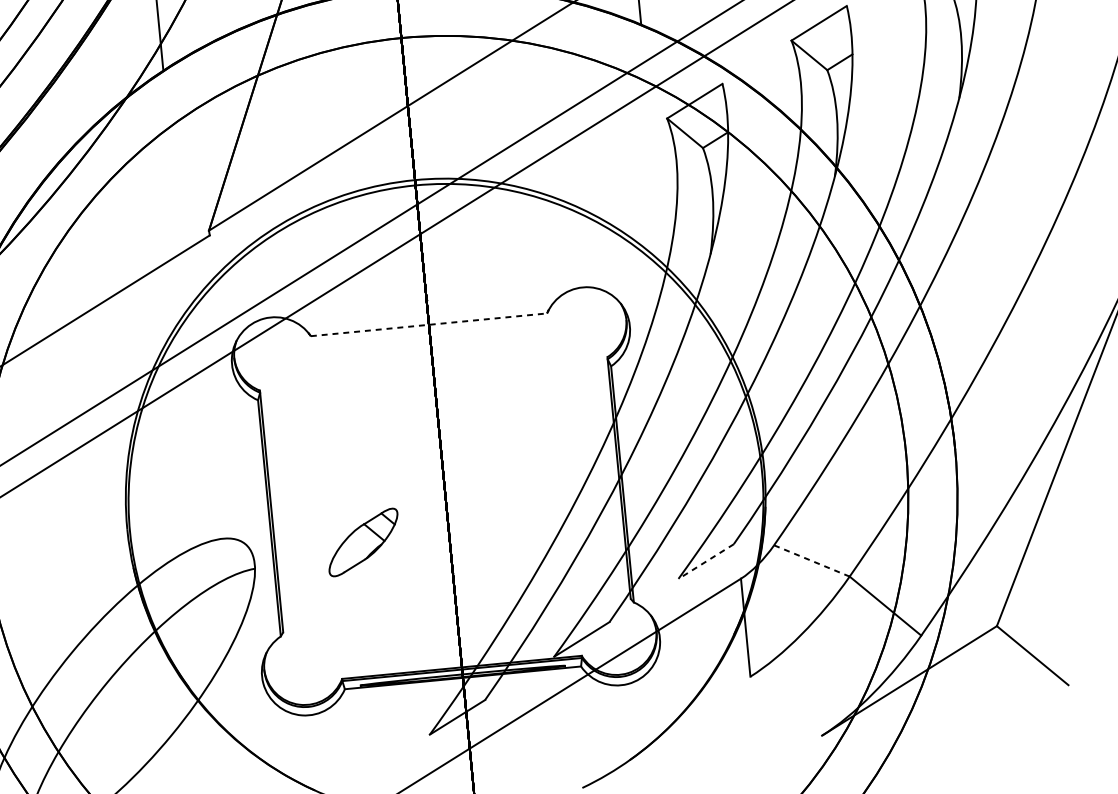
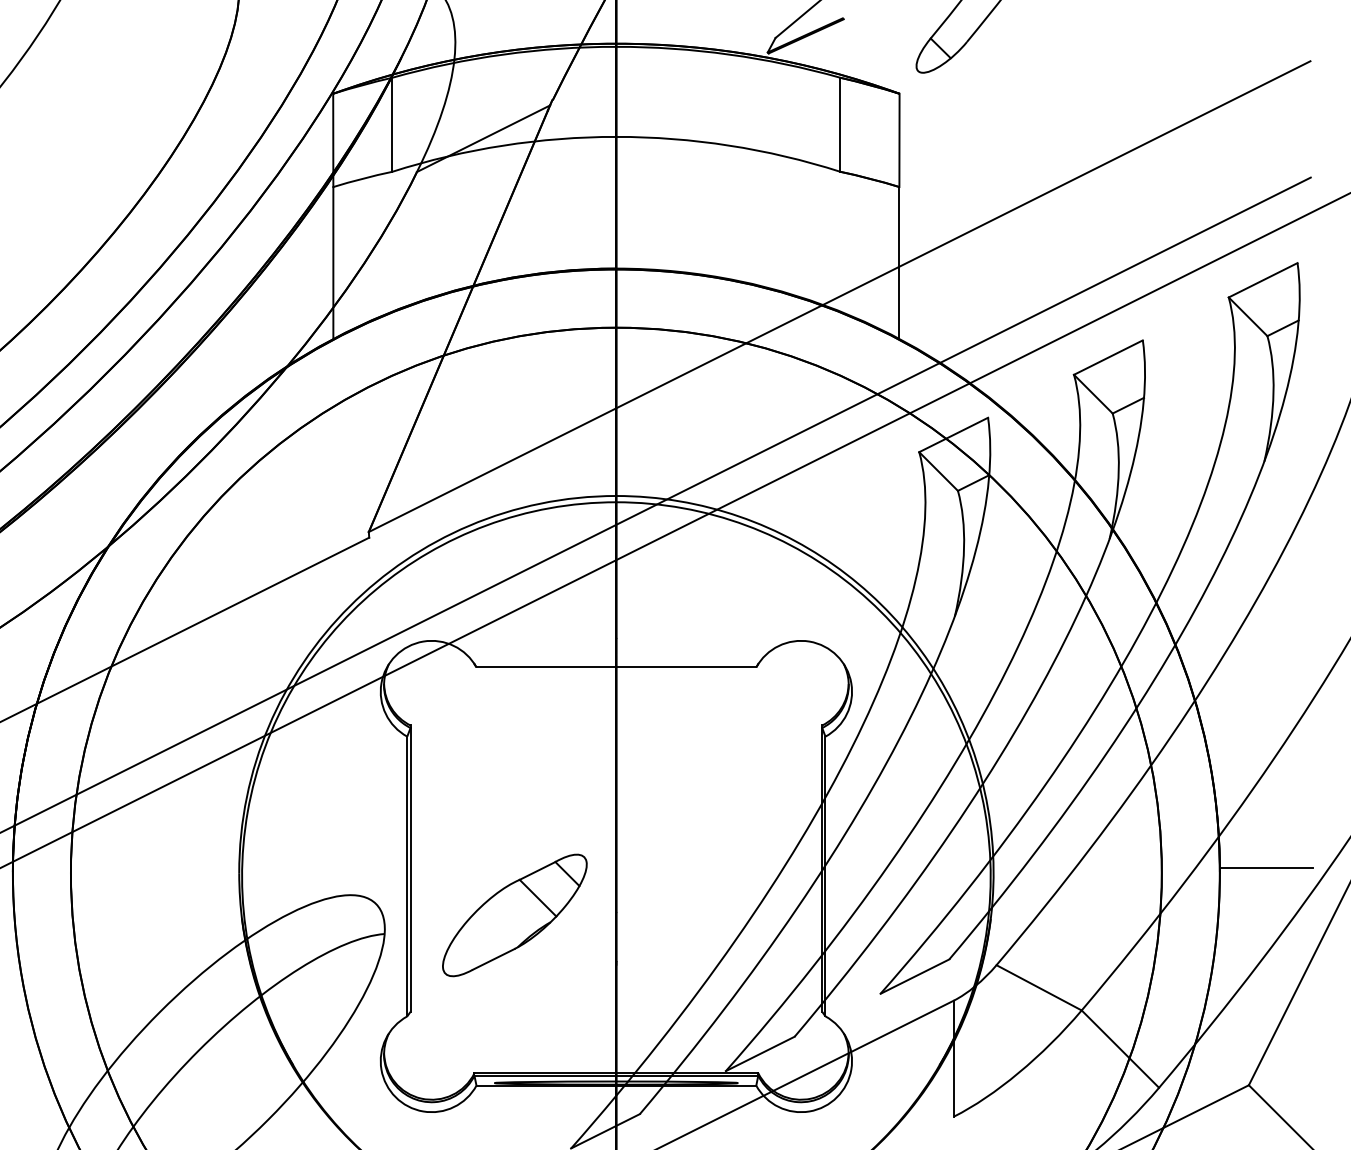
line: (429, 324) -> (616, 667), dashed -> solid
line: (993, 441) -> (1265, 868), added
part: (363, 542) -> (514, 915), size x1.67
line: (705, 561) -> (914, 976), dashed -> solid
line: (812, 561) -> (1039, 988), dashed -> solid

